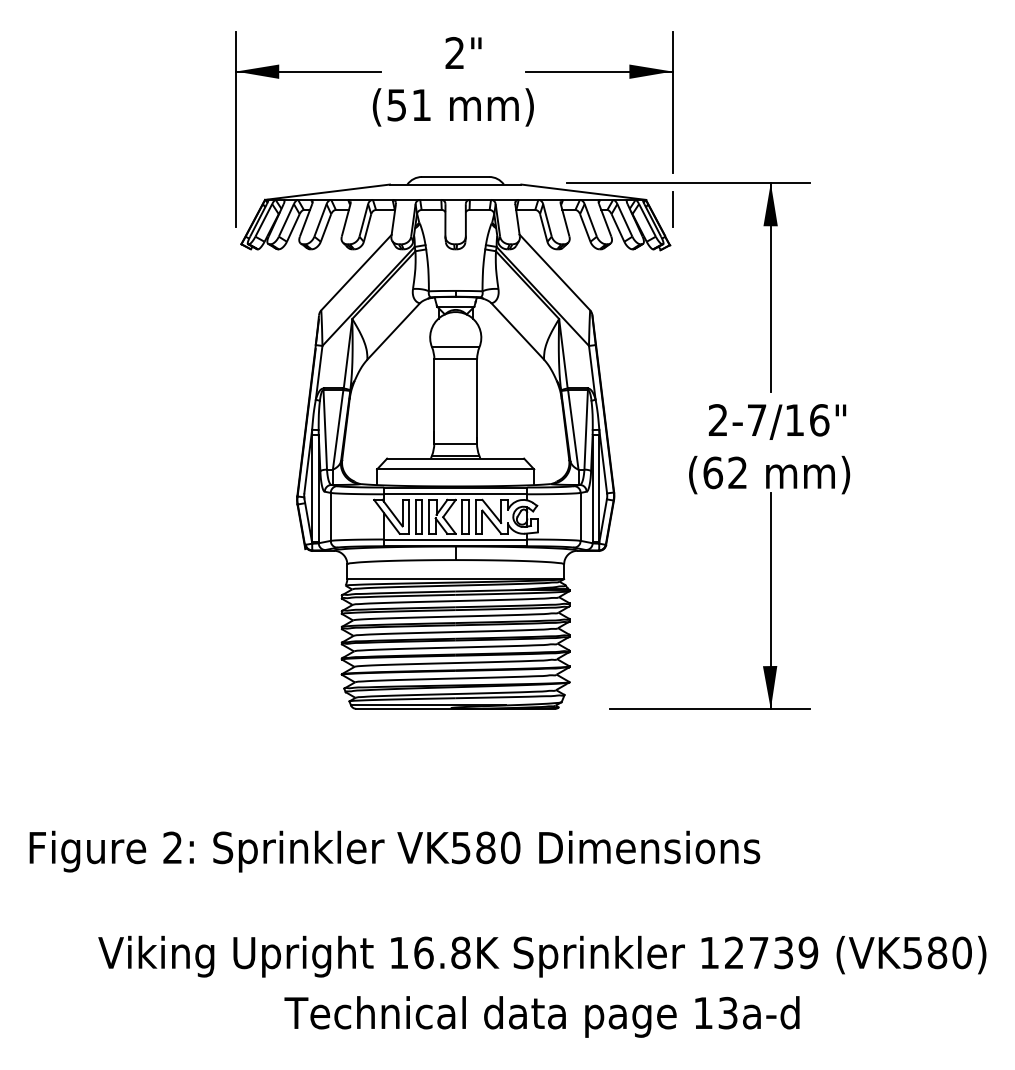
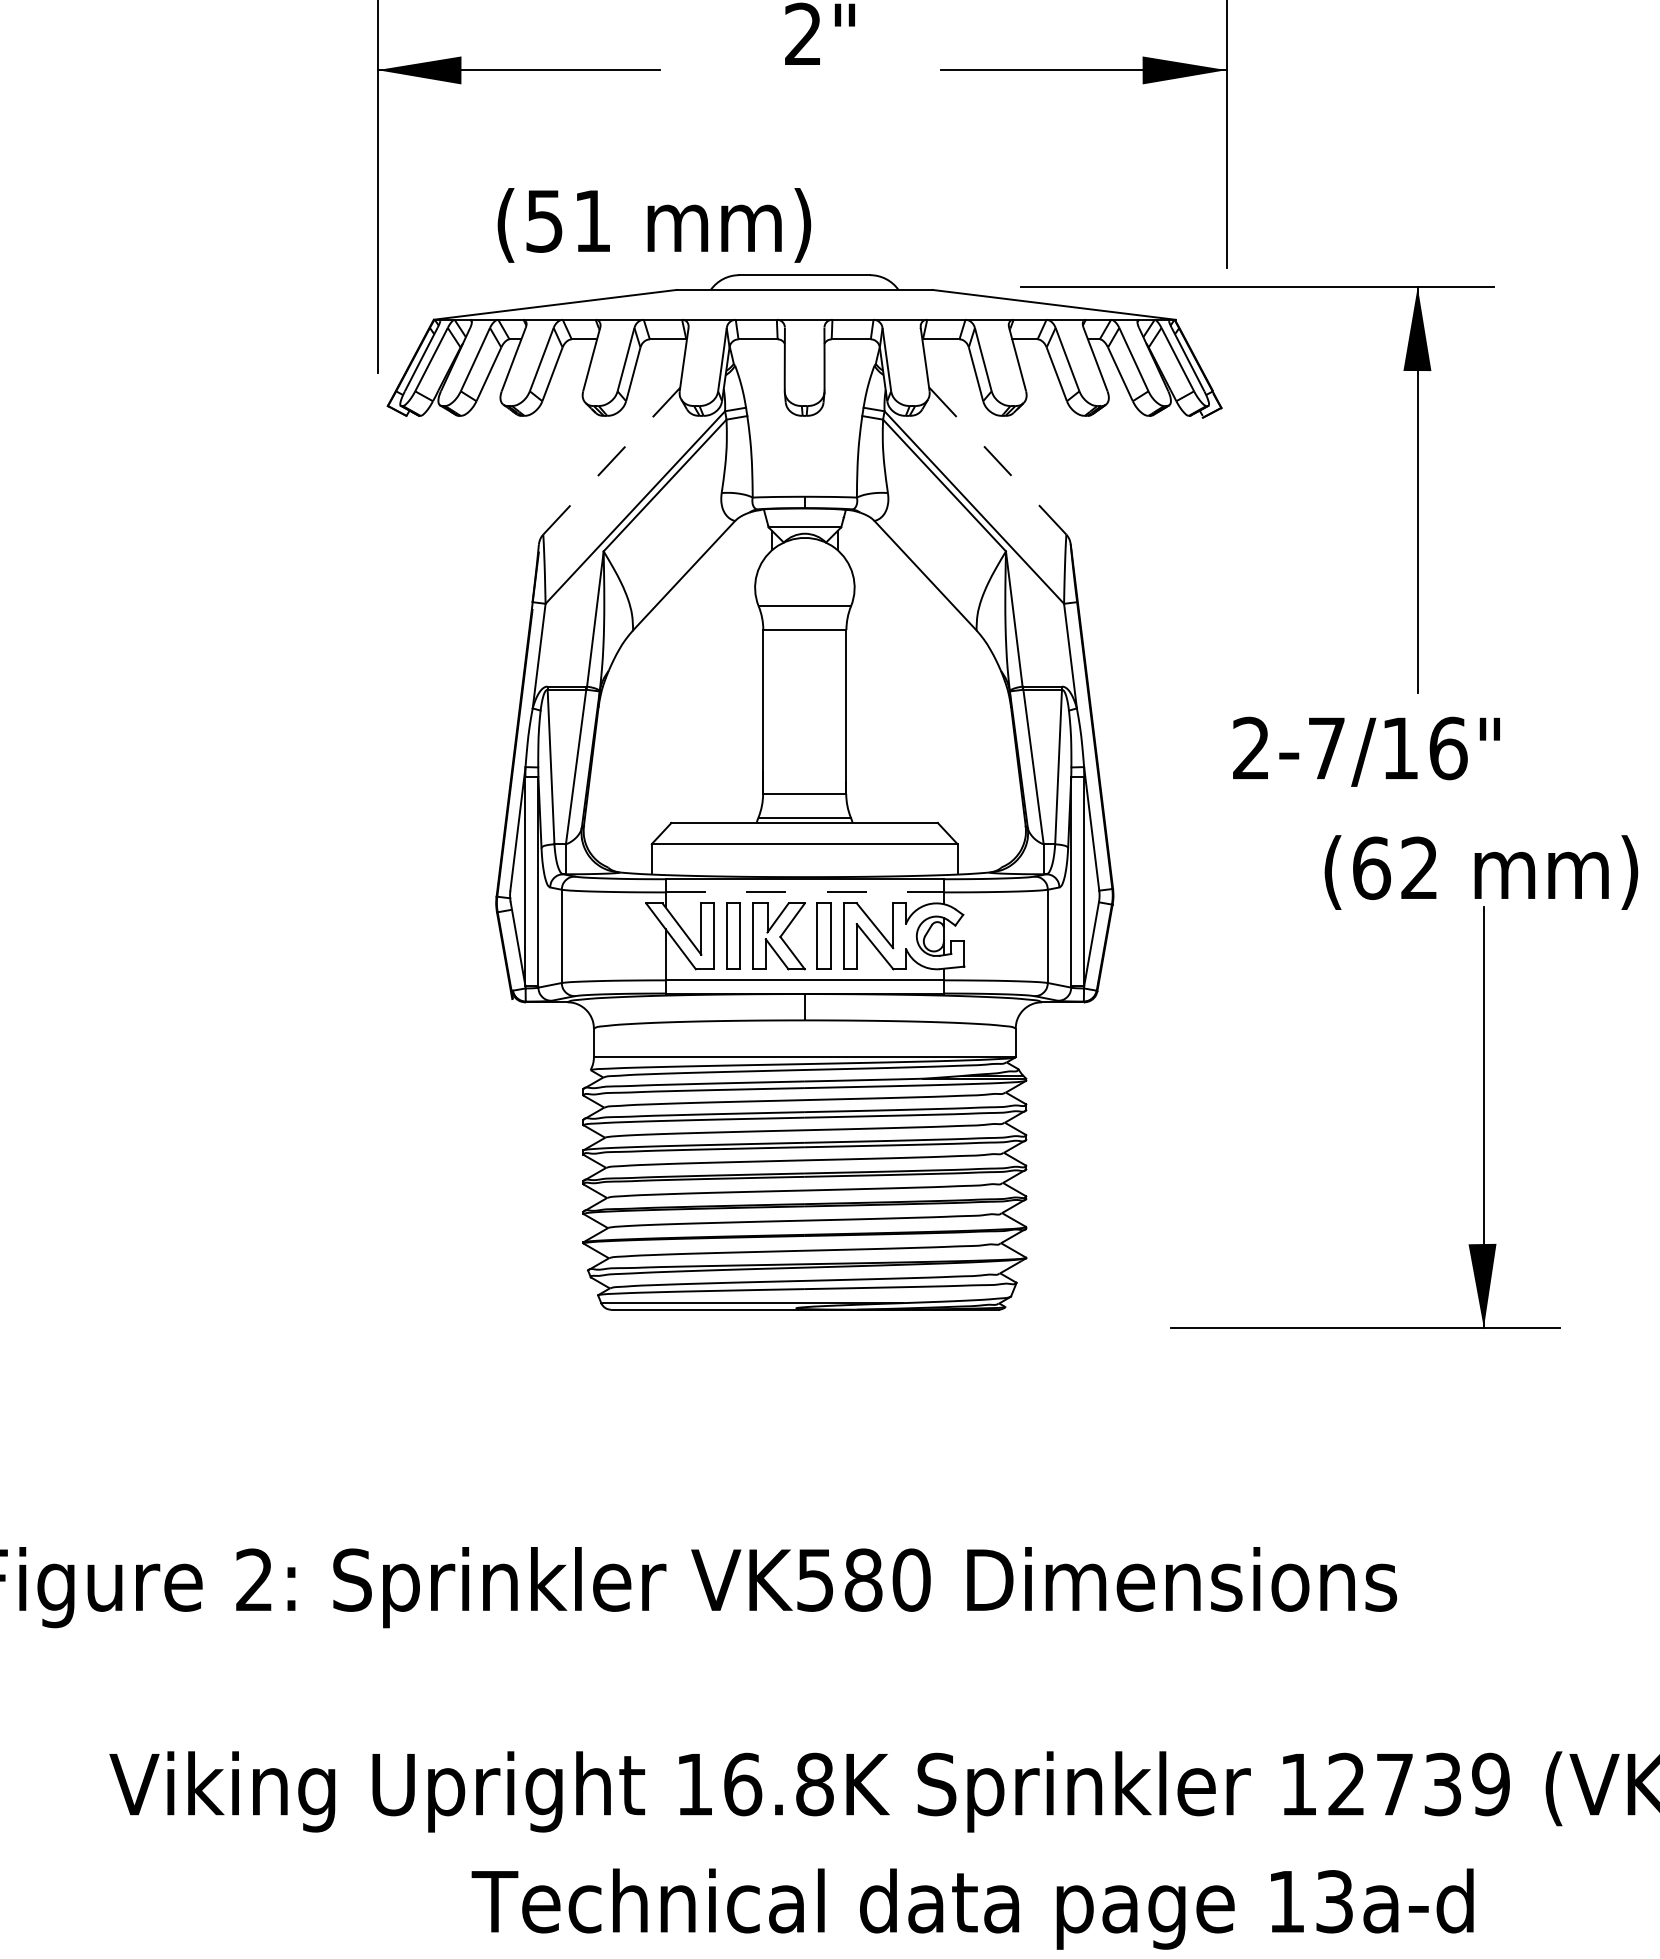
text: (452, 107) -> (652, 225), moved
line: (672, 209) -> (1226, 338), removed
line: (356, 272) -> (611, 460), solid -> dashed
line: (554, 272) -> (996, 460), solid -> dashed
text: (777, 421) -> (1366, 750), moved
line: (455, 494) -> (804, 892), solid -> dashed
part: (770, 582) -> (1483, 1081), moved

